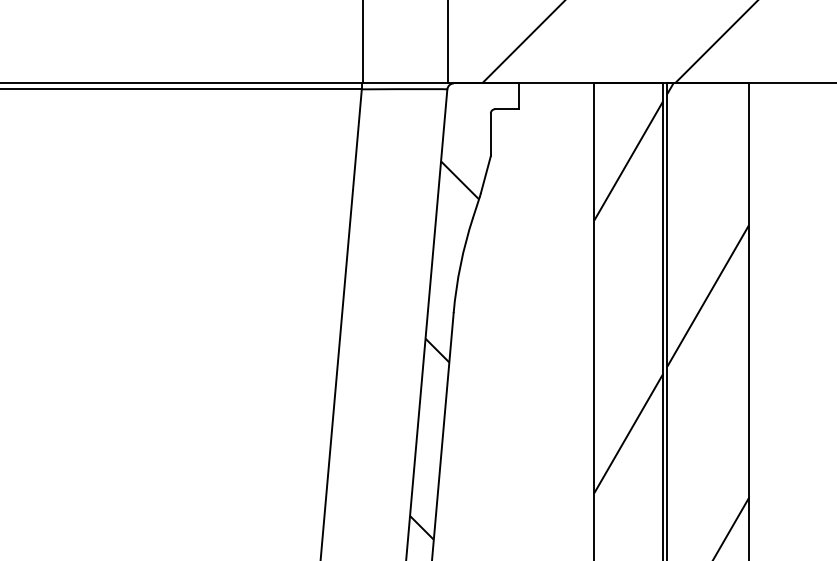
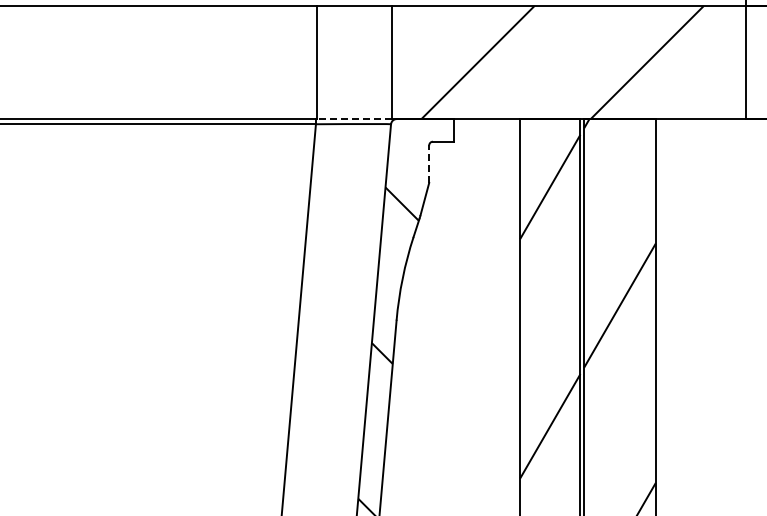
line: (405, 83) -> (354, 119), solid -> dashed
line: (491, 135) -> (429, 164), solid -> dashed

